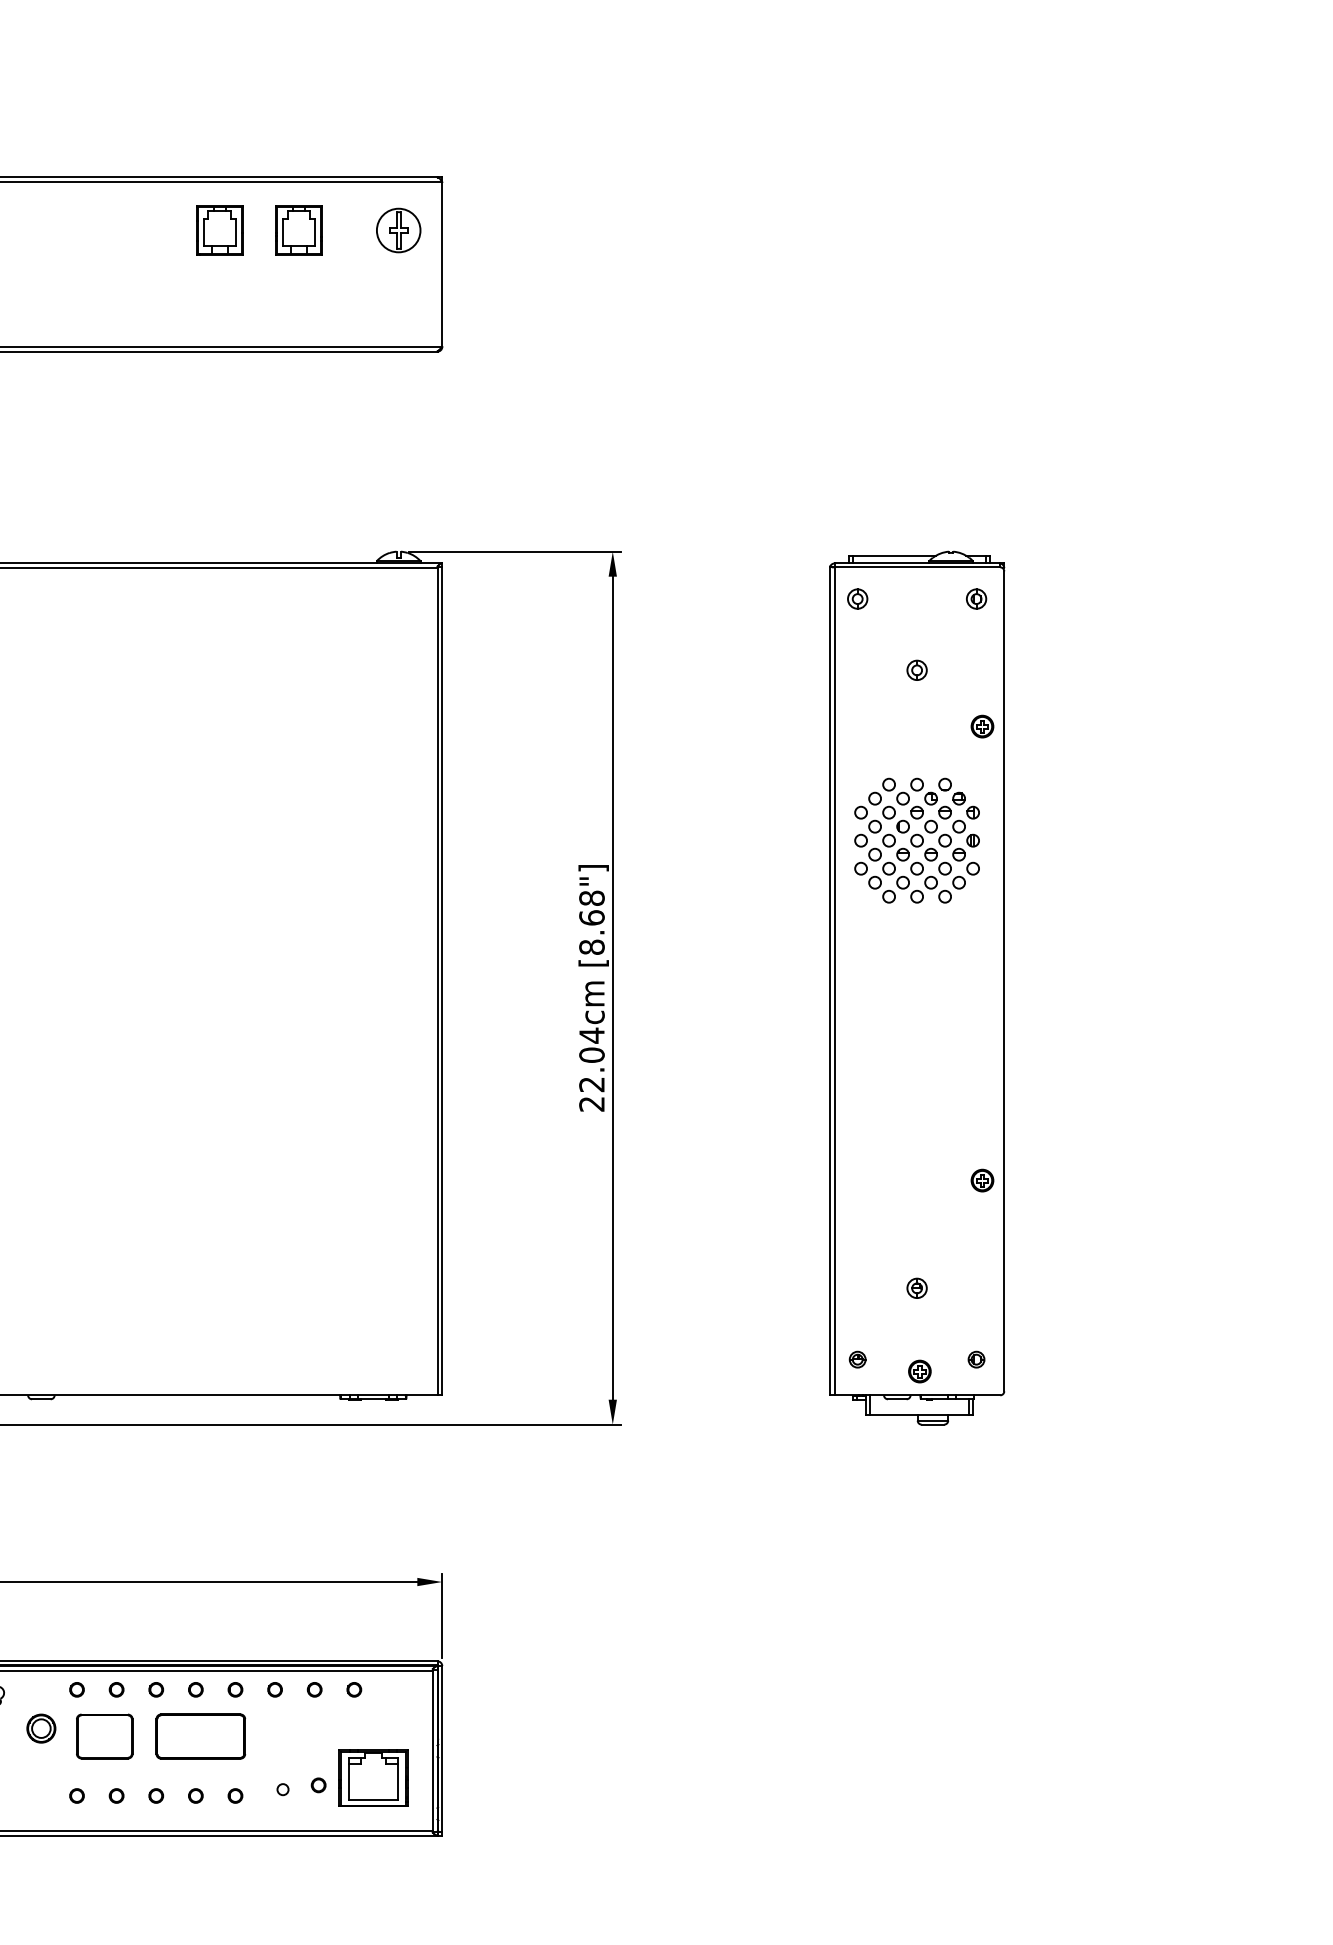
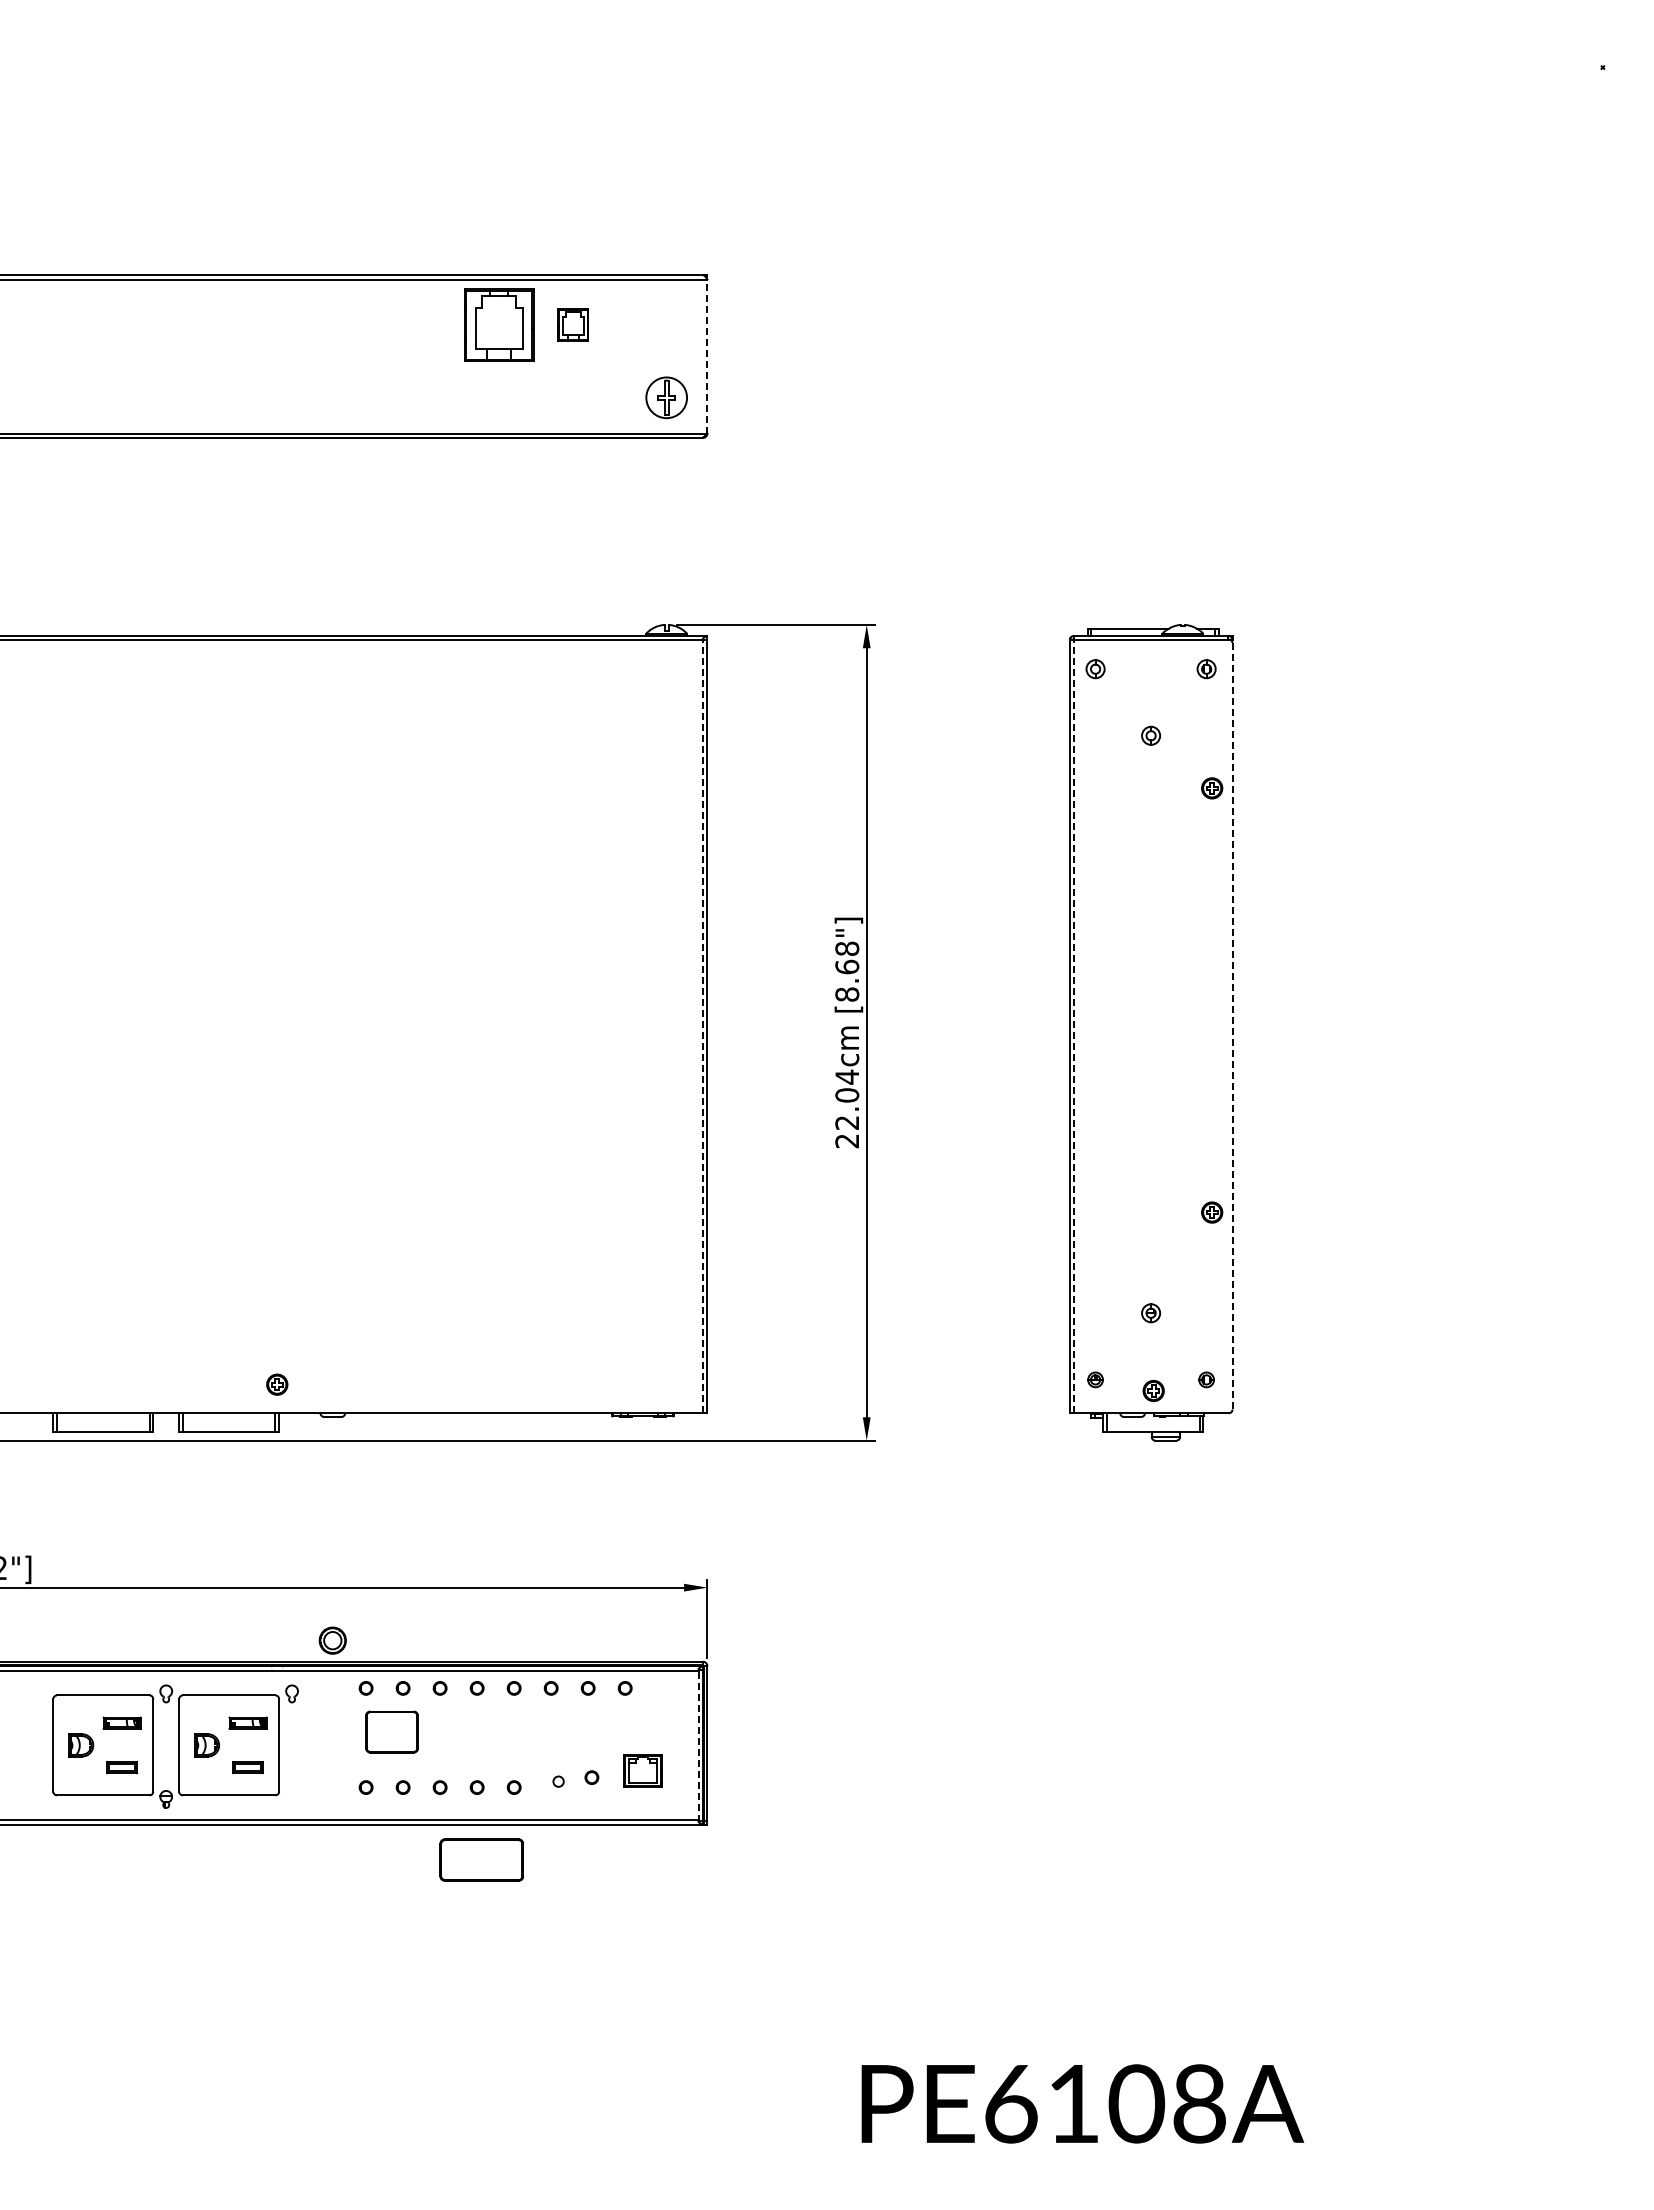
part: (219, 230) -> (499, 324), size x1.6
part: (298, 230) -> (573, 324), size x0.7
part: (398, 230) -> (666, 397), moved
line: (442, 264) -> (707, 356), solid -> dashed
part: (916, 840) -> (1150, 894), removed
line: (835, 979) -> (1074, 1024), solid -> dashed
line: (437, 980) -> (702, 1025), solid -> dashed
line: (1004, 981) -> (1232, 1026), solid -> dashed
part: (41, 1728) -> (332, 1640), moved
part: (200, 1735) -> (481, 1859), moved
line: (432, 1749) -> (698, 1744), solid -> dashed
part: (372, 1777) -> (642, 1770), size x0.6

